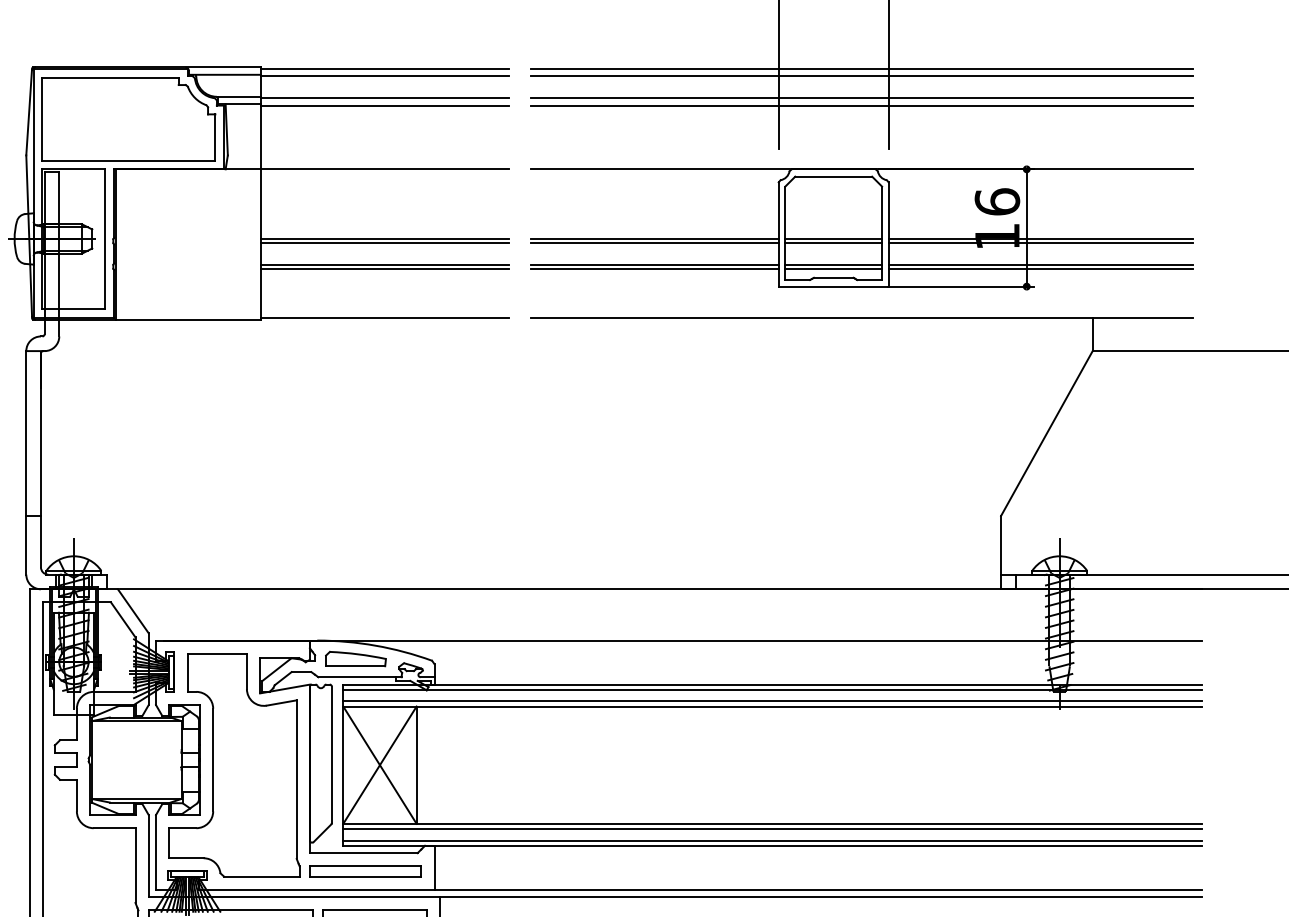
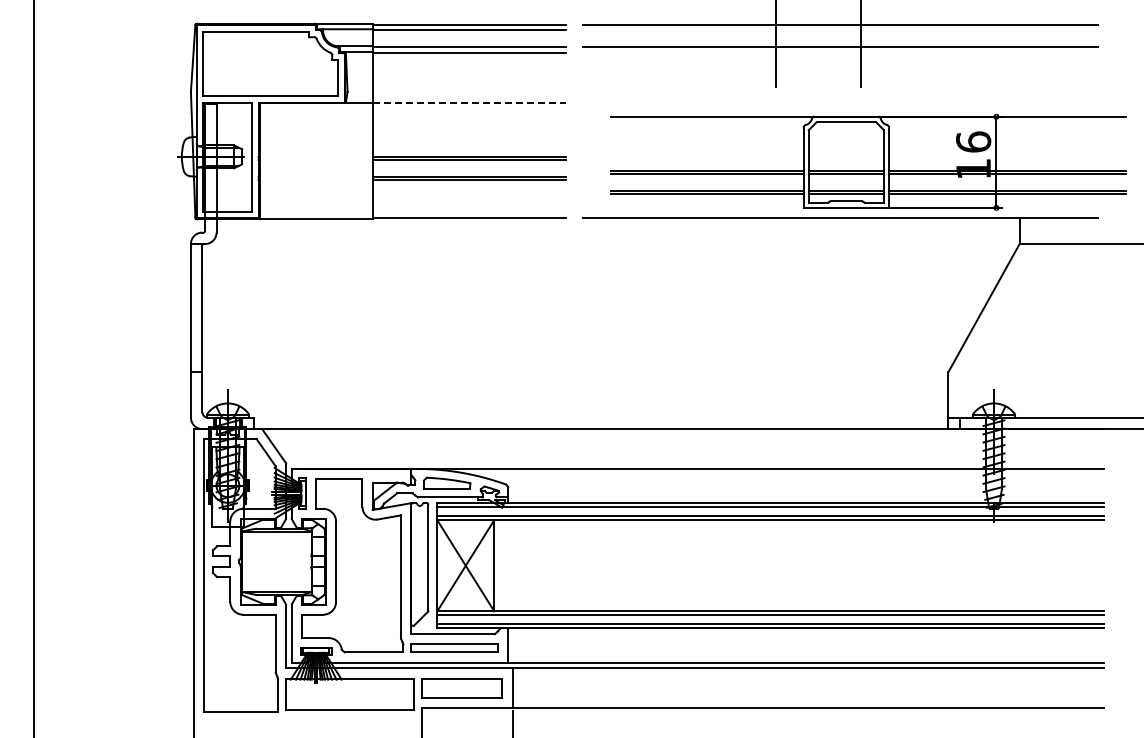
line: (860, 76) -> (839, 30), removed
line: (860, 105) -> (839, 53), removed
line: (386, 169) -> (470, 102), solid -> dashed
part: (862, 226) -> (868, 161), moved

